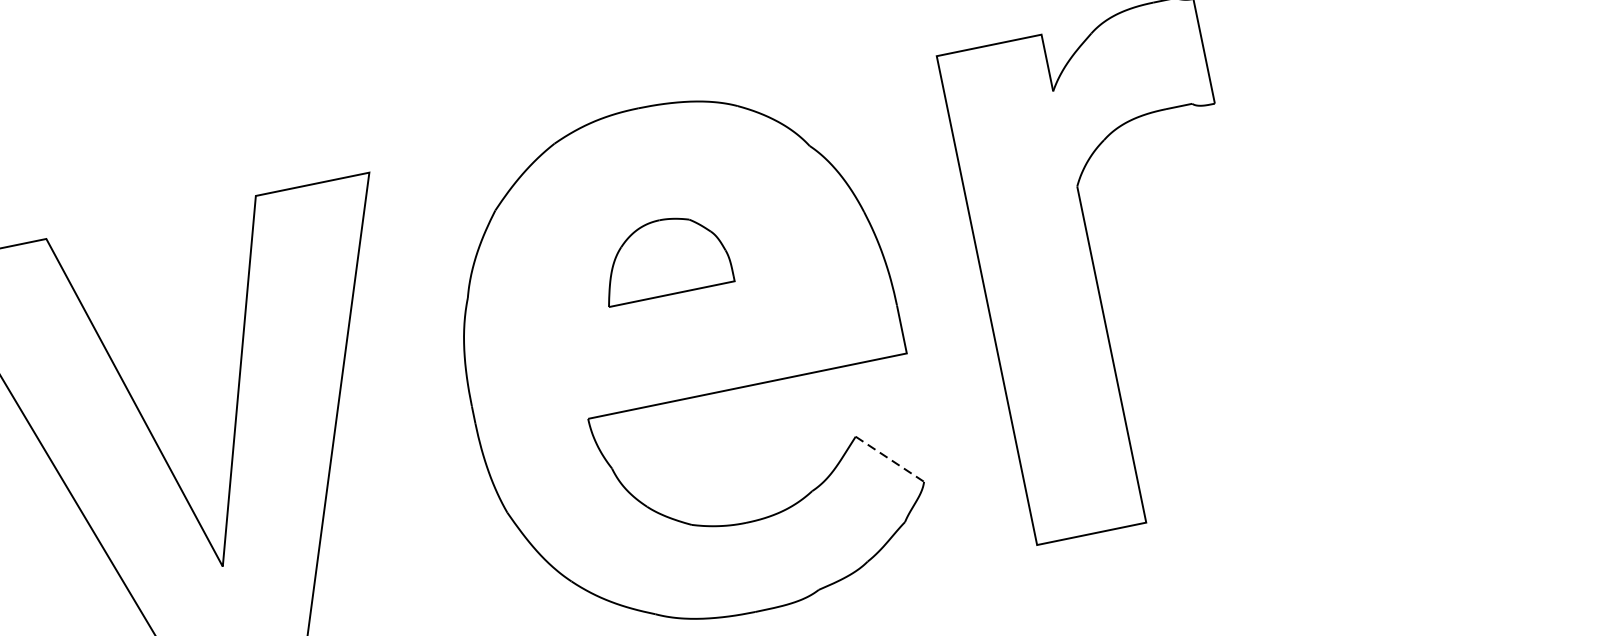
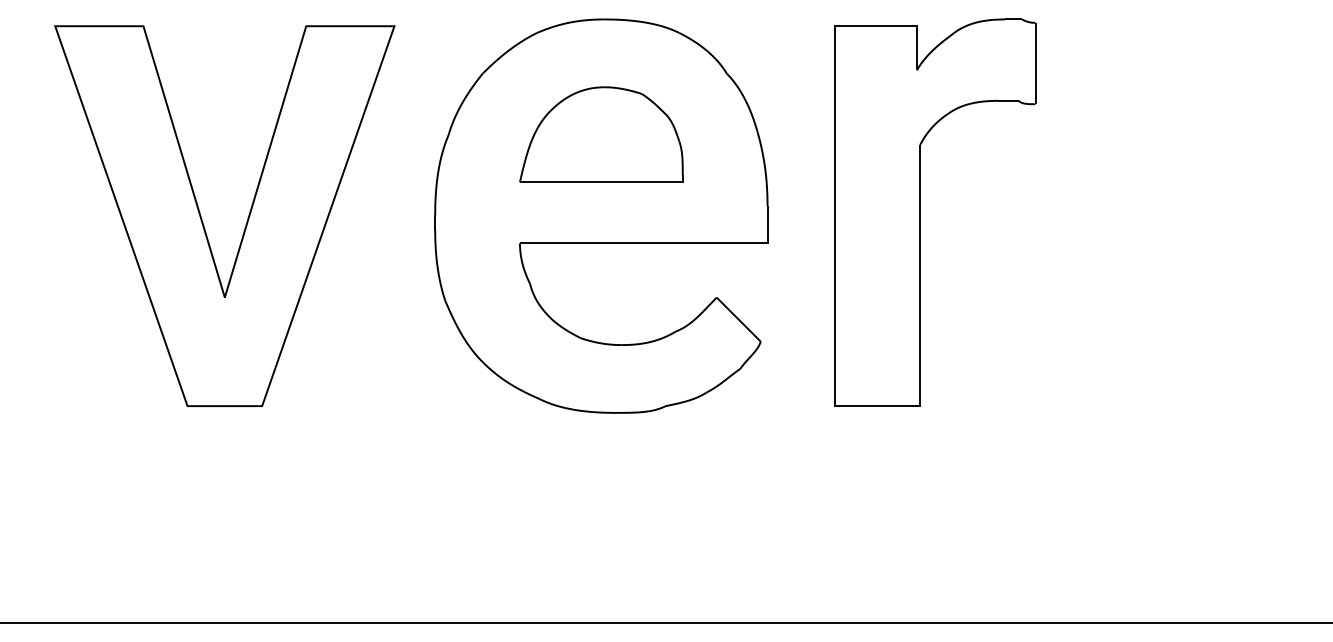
part: (664, 257) -> (601, 134), size x1.67
line: (890, 458) -> (739, 319), dashed -> solid

